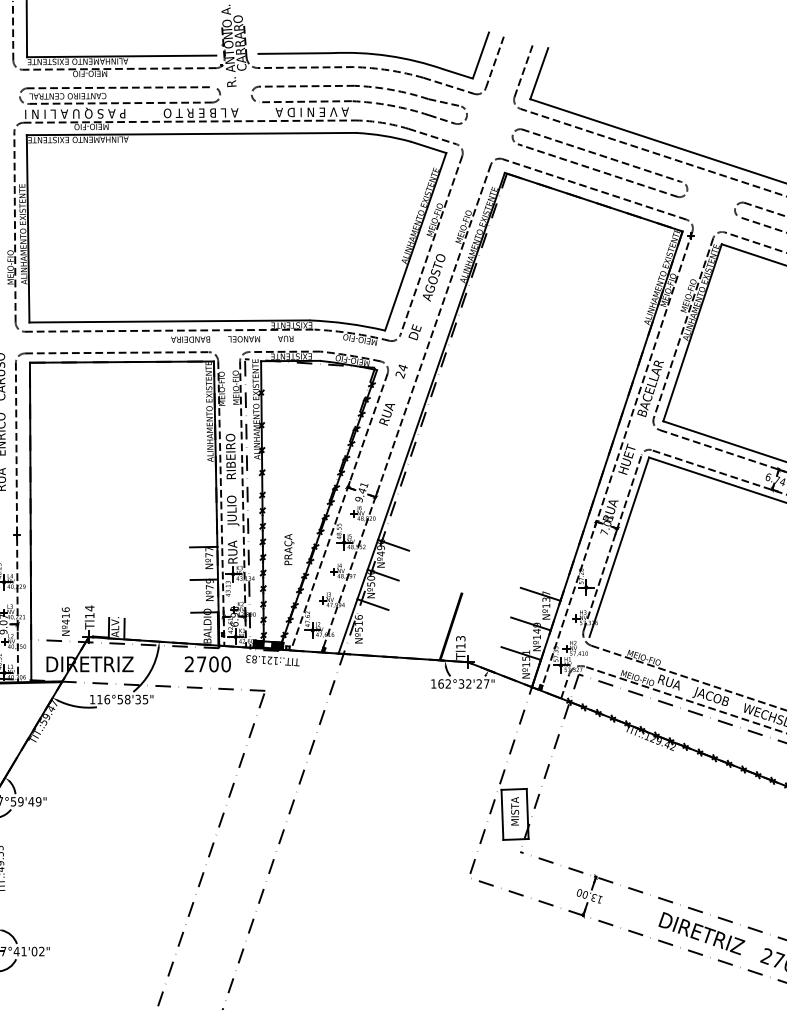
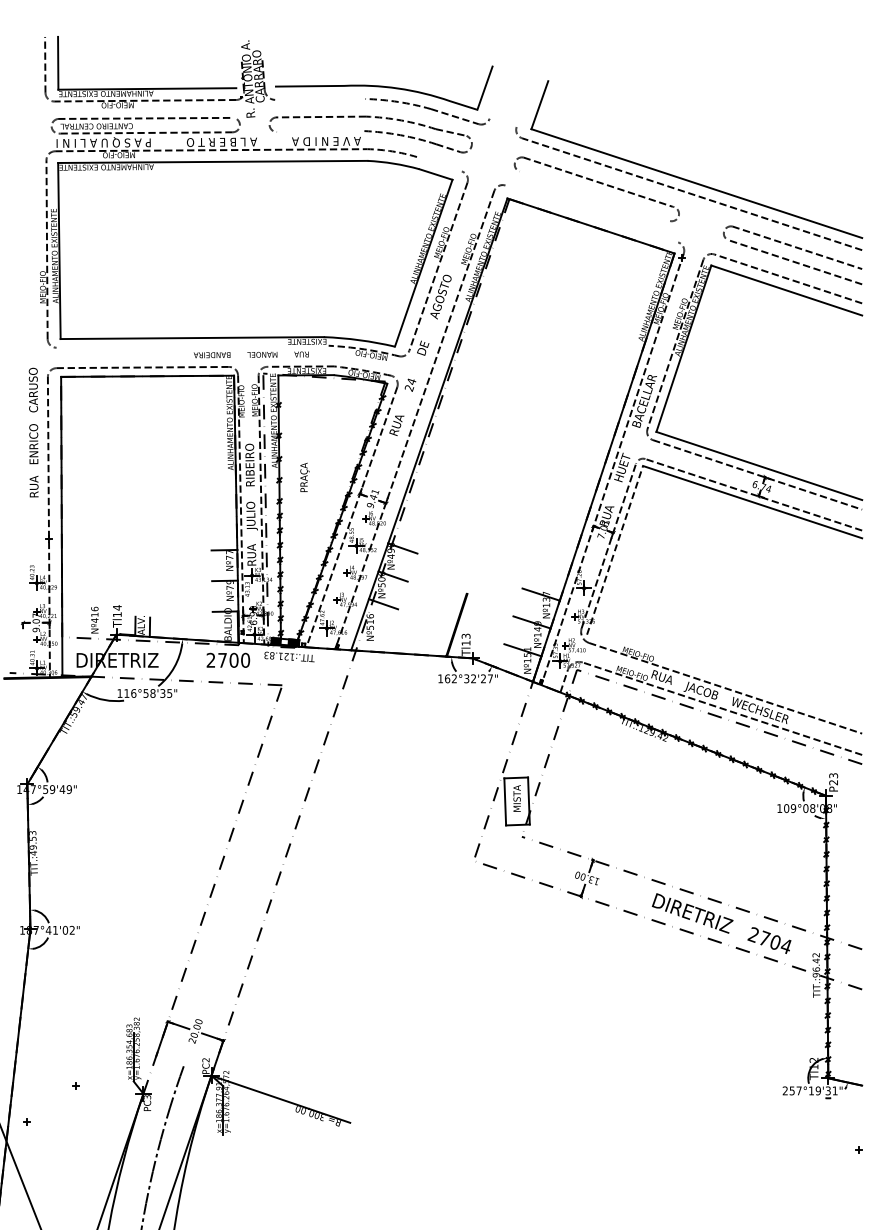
line: (494, 62) -> (497, 94), removed
line: (305, 67) -> (320, 99), removed
line: (524, 69) -> (525, 101), removed
line: (305, 101) -> (320, 131), removed
line: (431, 136) -> (438, 164), removed
line: (597, 170) -> (594, 196), removed
line: (594, 188) -> (591, 213), removed
line: (169, 330) -> (192, 346), removed
line: (619, 547) -> (615, 550), solid -> dashed
text: (288, 548) -> (304, 476), moved

